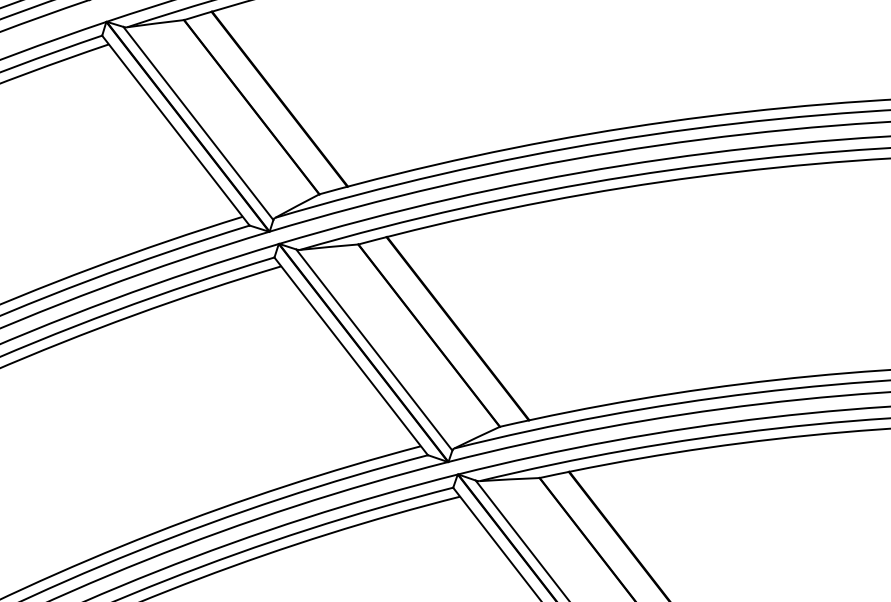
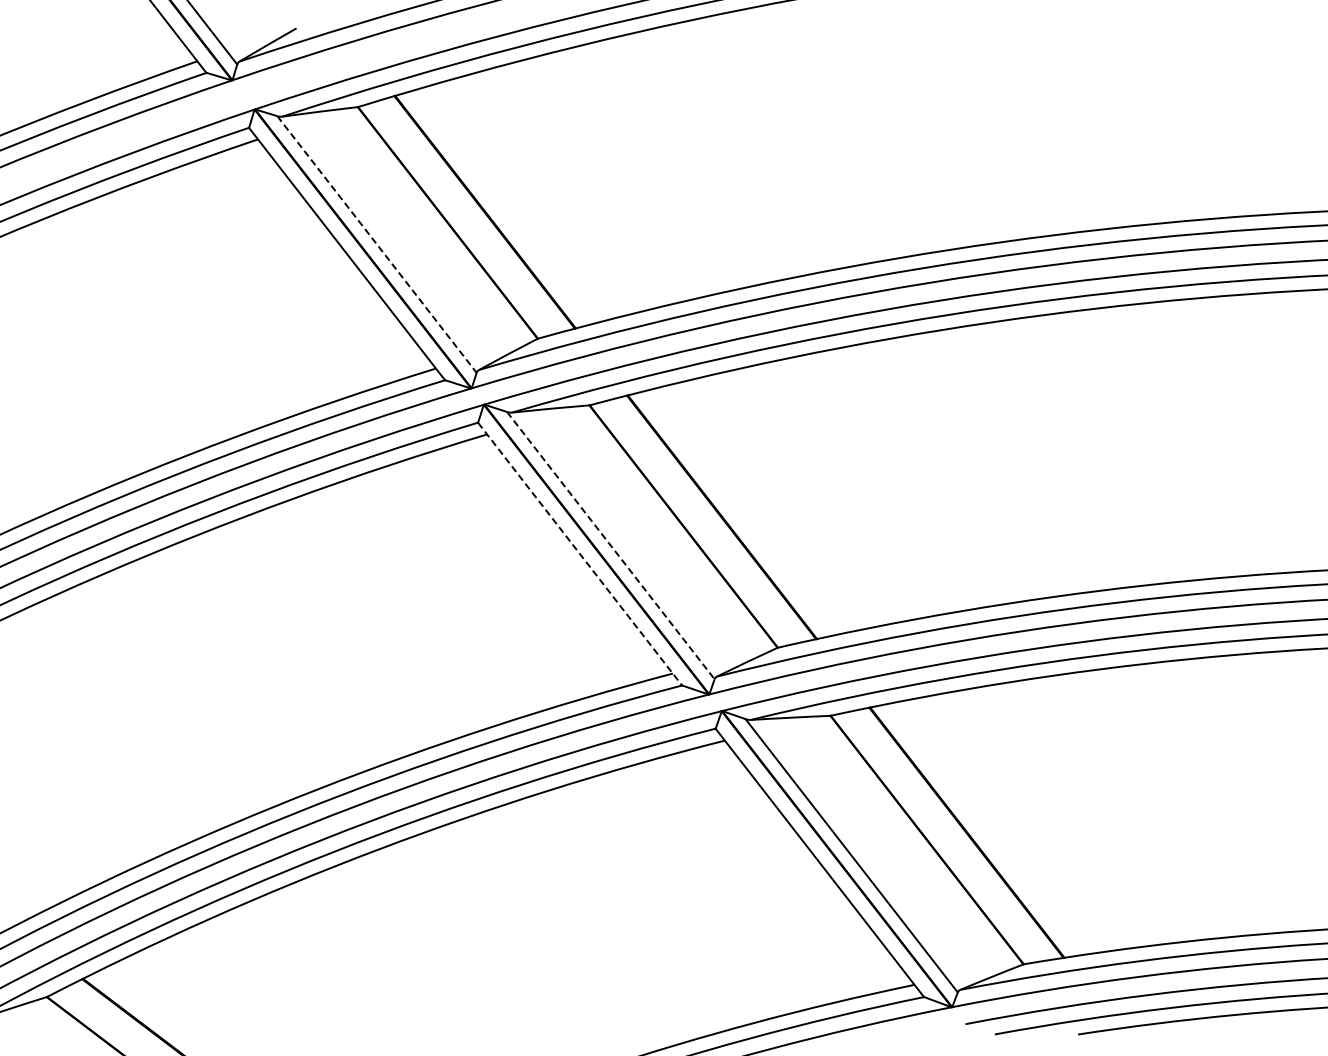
line: (198, 123) -> (377, 244), solid -> dashed
line: (374, 350) -> (611, 546), solid -> dashed
line: (351, 356) -> (580, 554), solid -> dashed

